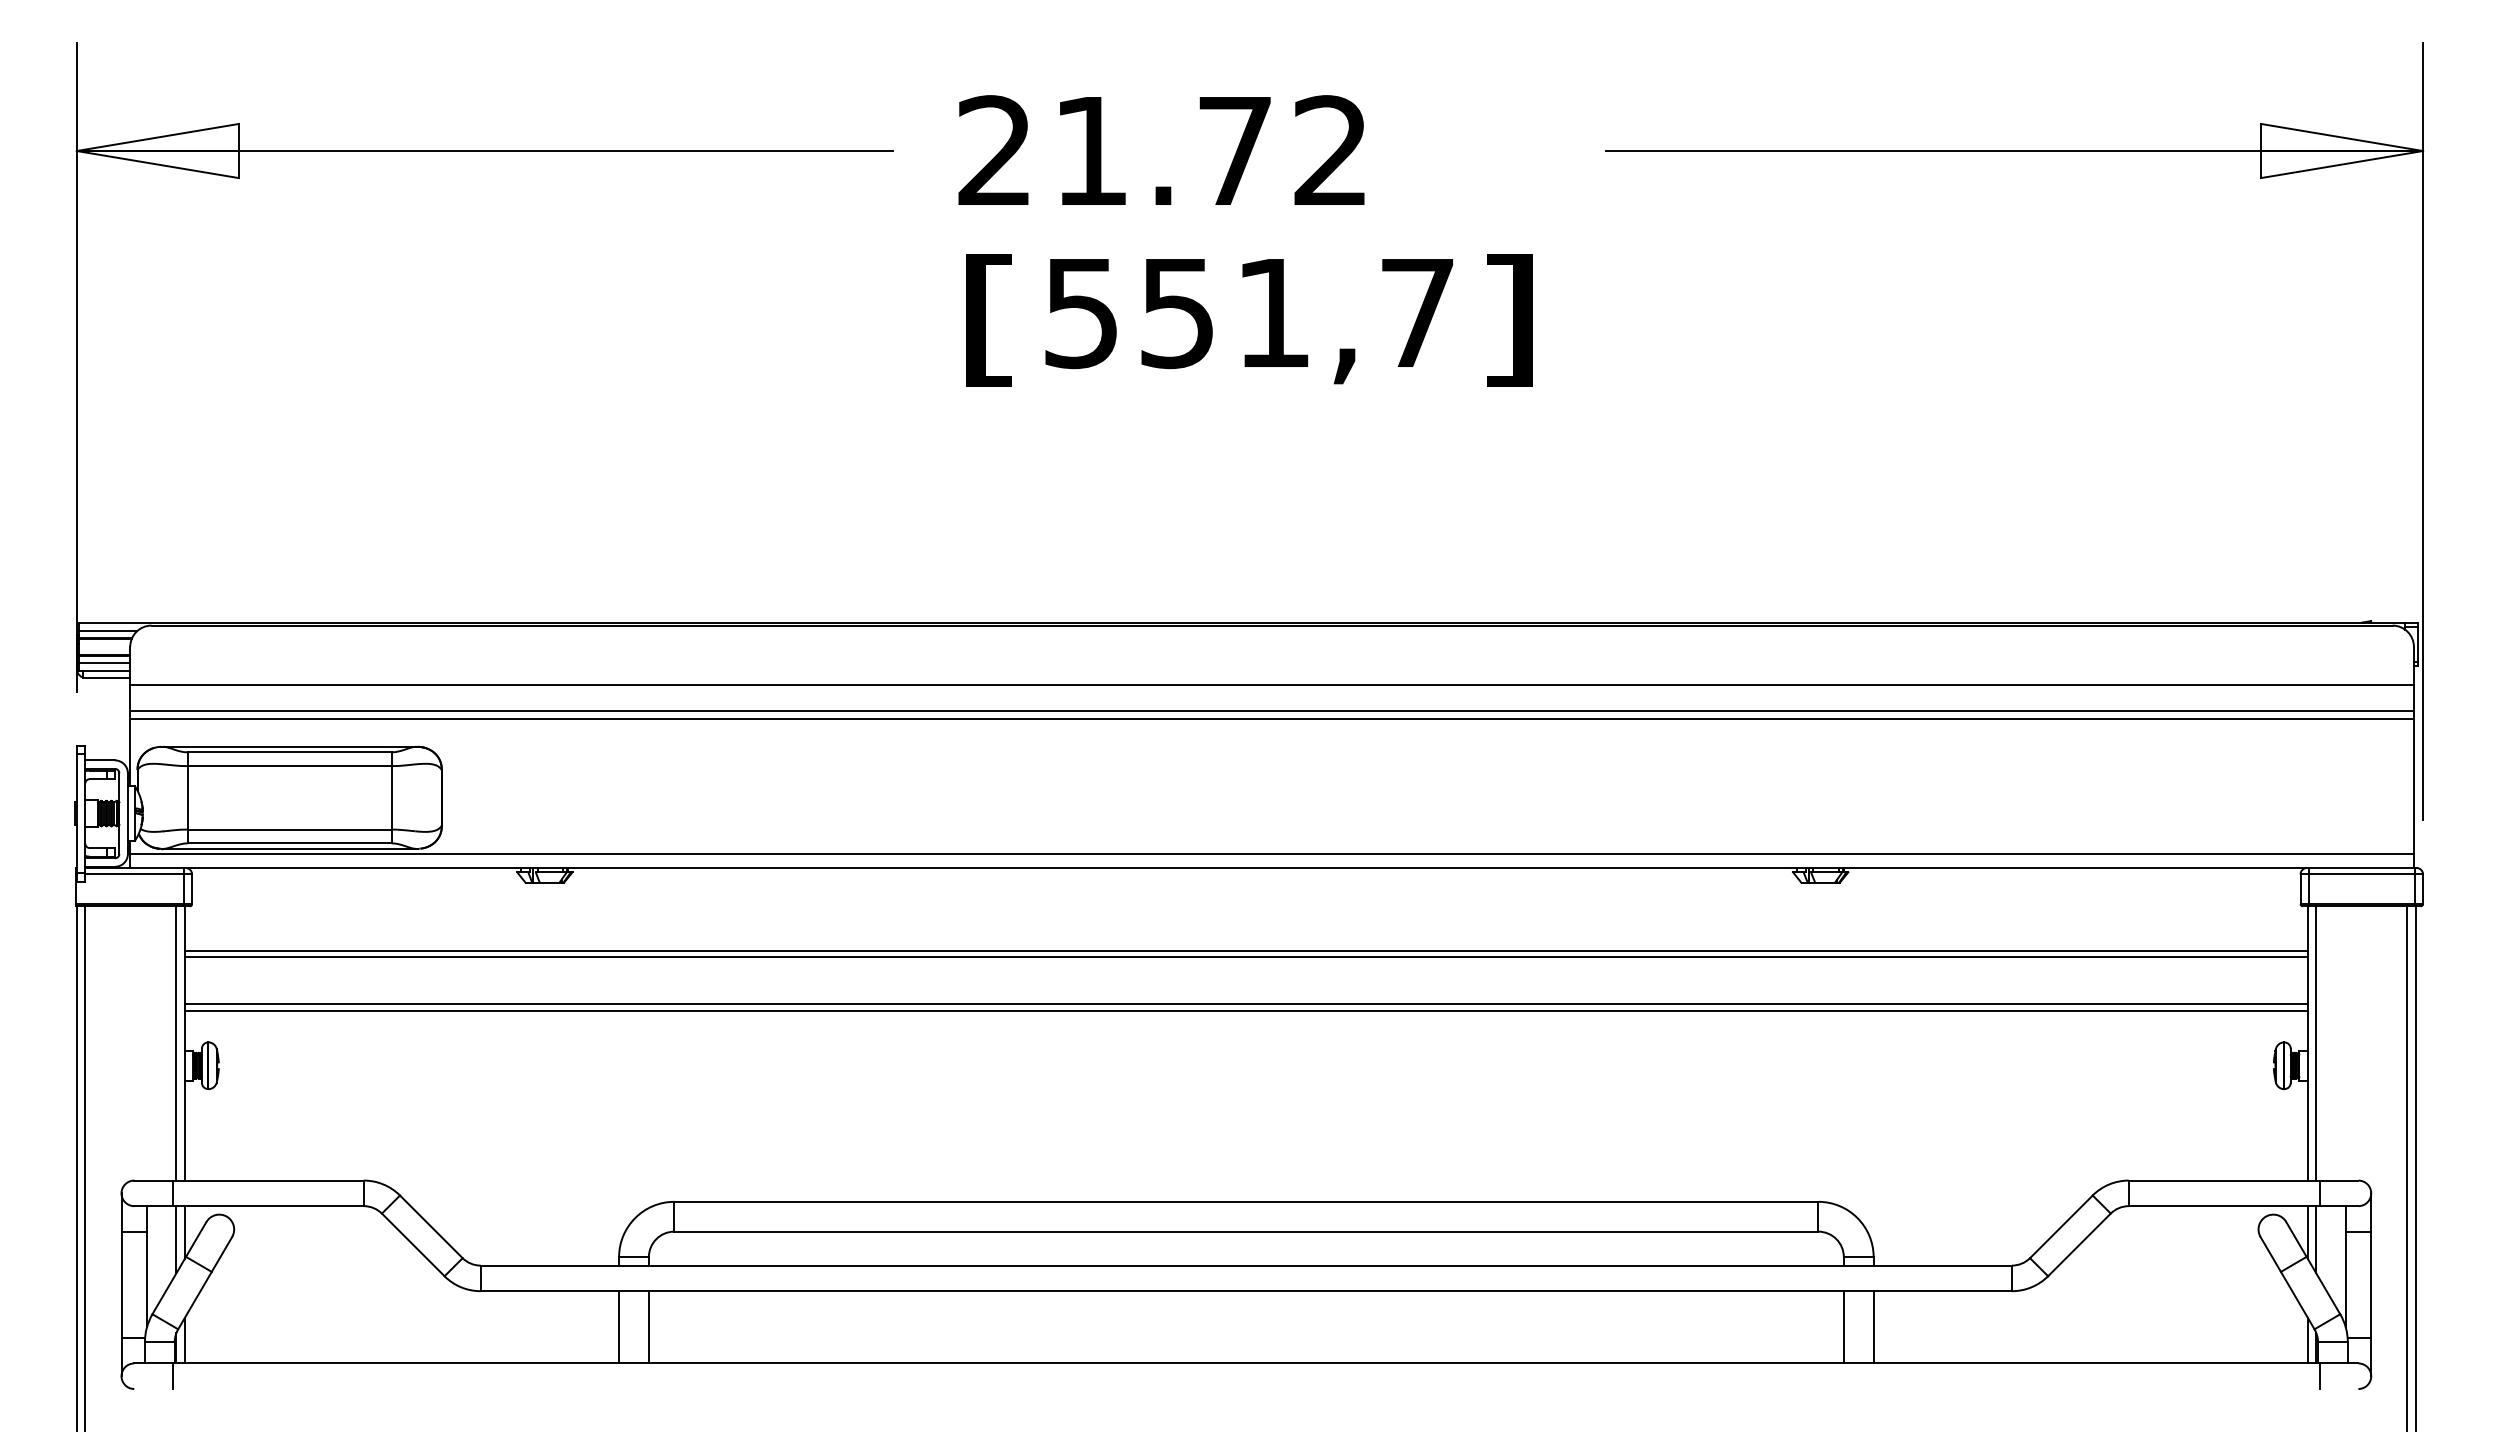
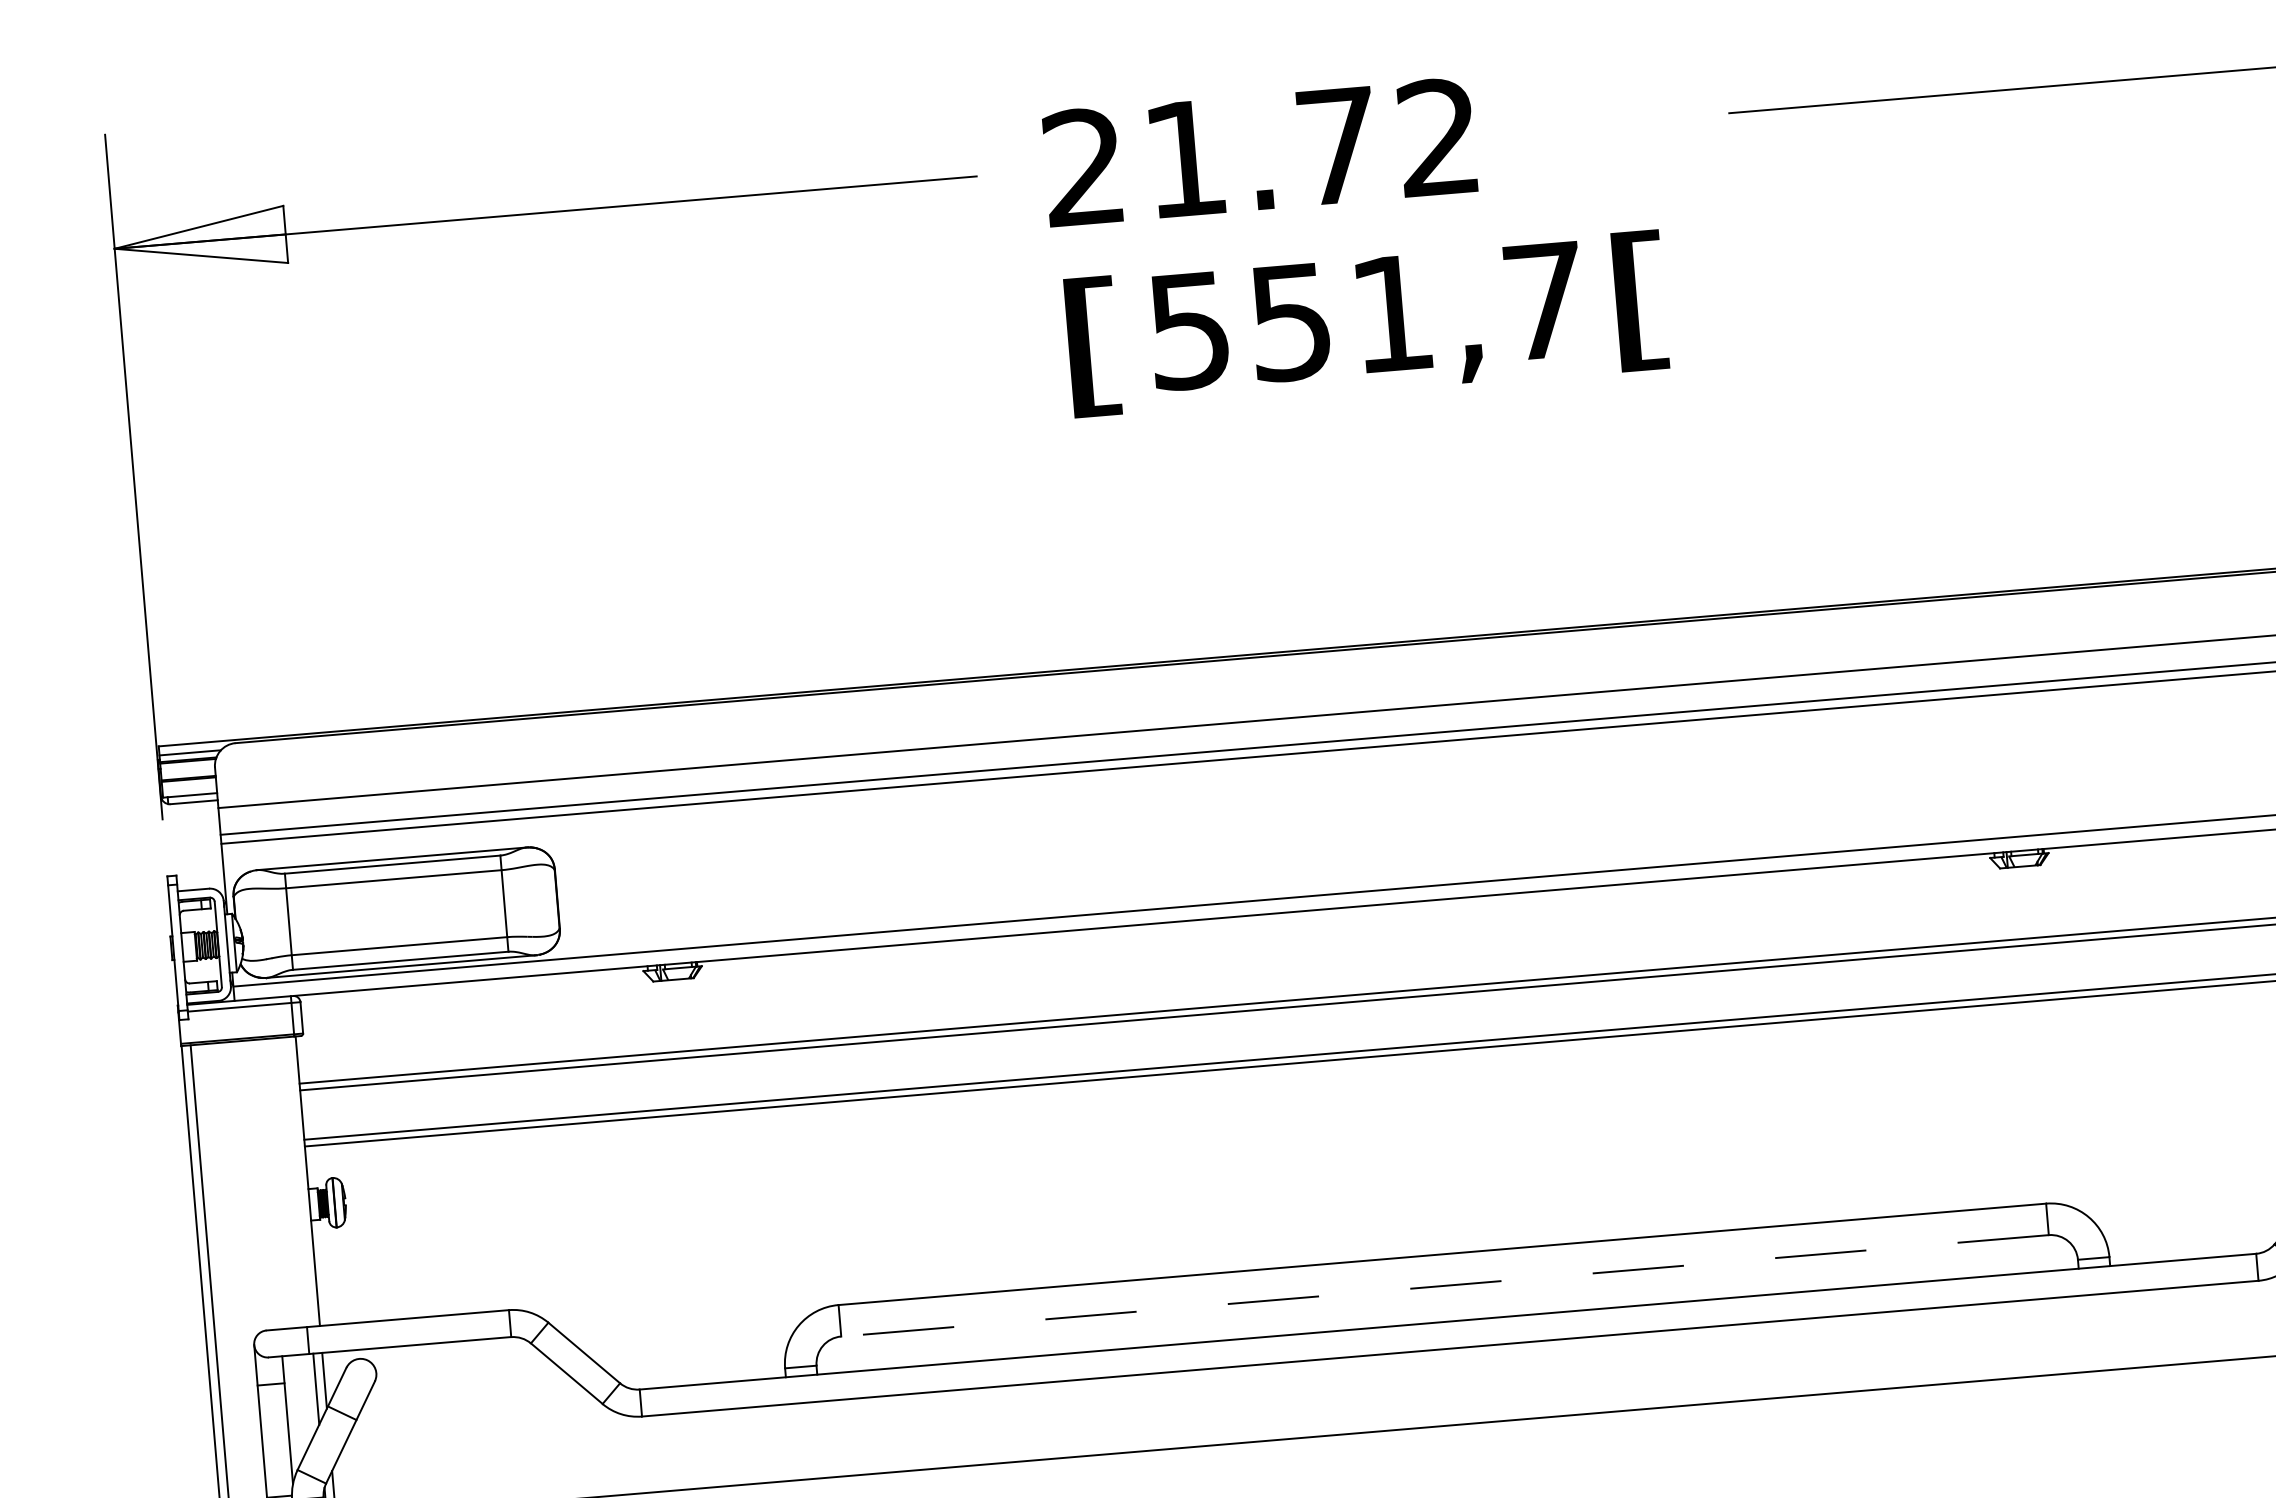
text: (1508, 320) -> (1640, 300), ] -> [
line: (104, 662) -> (189, 786), removed
line: (176, 1043) -> (299, 1182), removed
line: (1246, 1231) -> (1445, 1285), solid -> dashed
line: (619, 1327) -> (791, 1442), removed
line: (648, 1327) -> (822, 1439), removed
line: (1843, 1327) -> (2083, 1334), removed
line: (1873, 1327) -> (2115, 1331), removed

